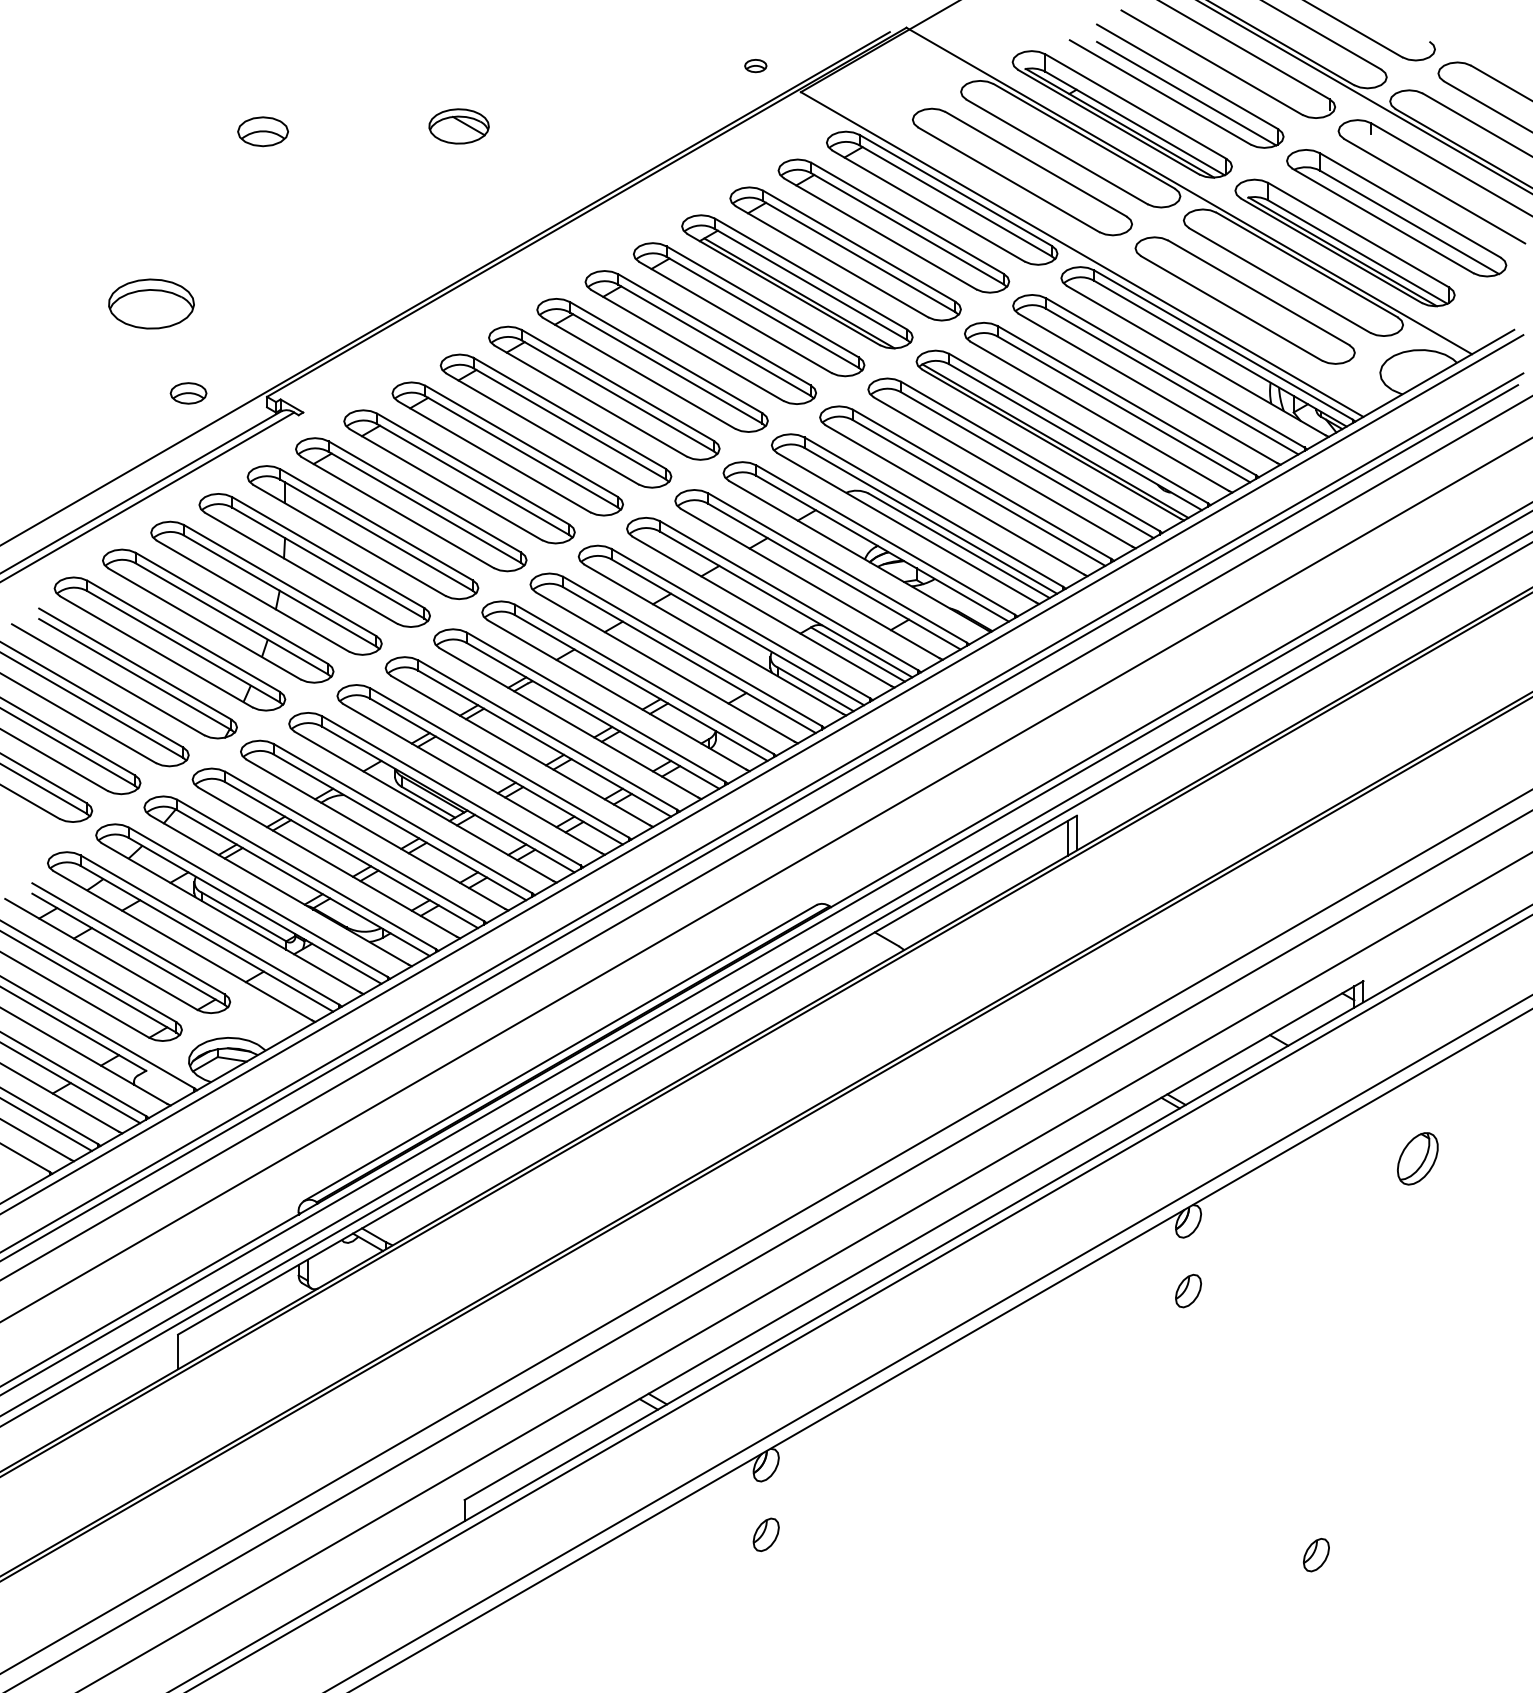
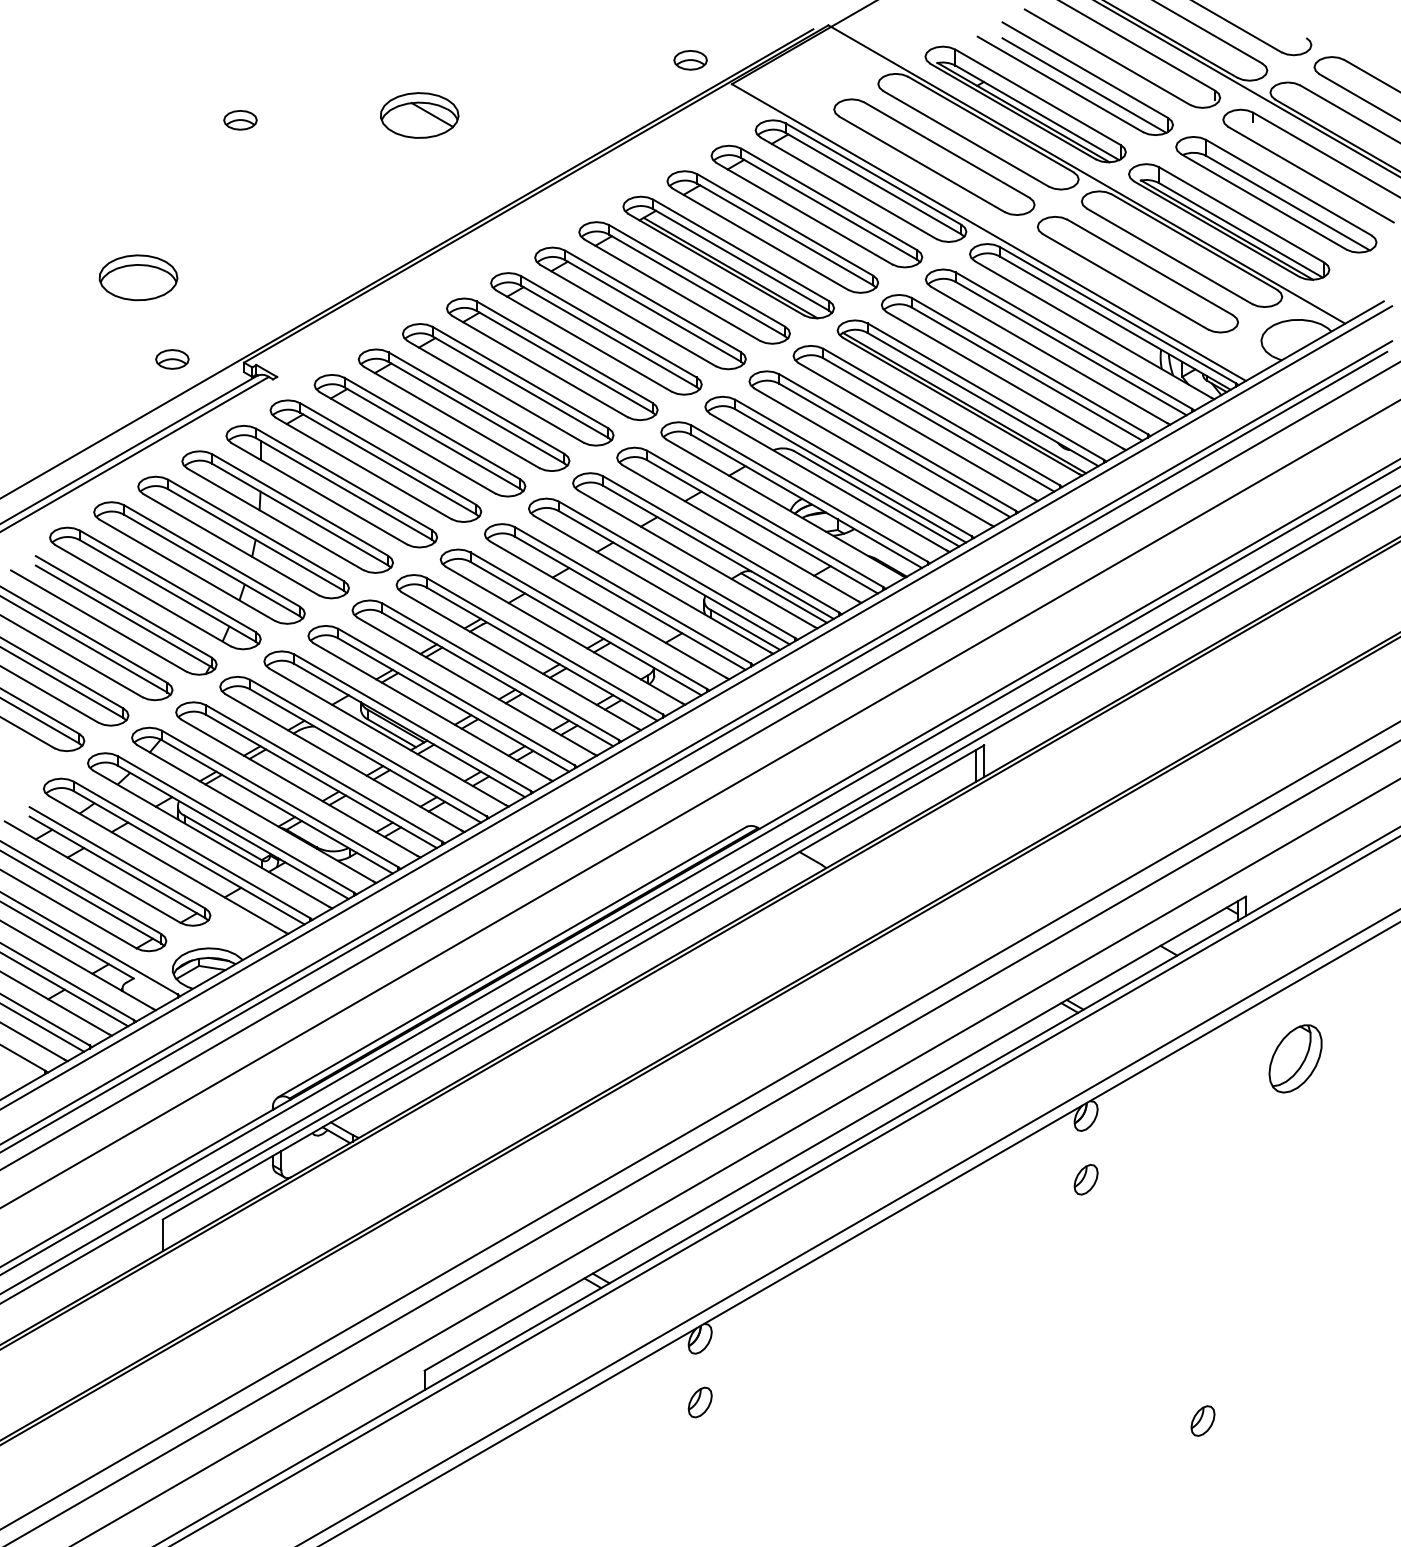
part: (755, 65) -> (690, 59), size x1.67
part: (458, 126) -> (419, 115), size x1.43
part: (262, 131) -> (239, 120), size x0.71
part: (1417, 1158) -> (1295, 1058), size x1.43

